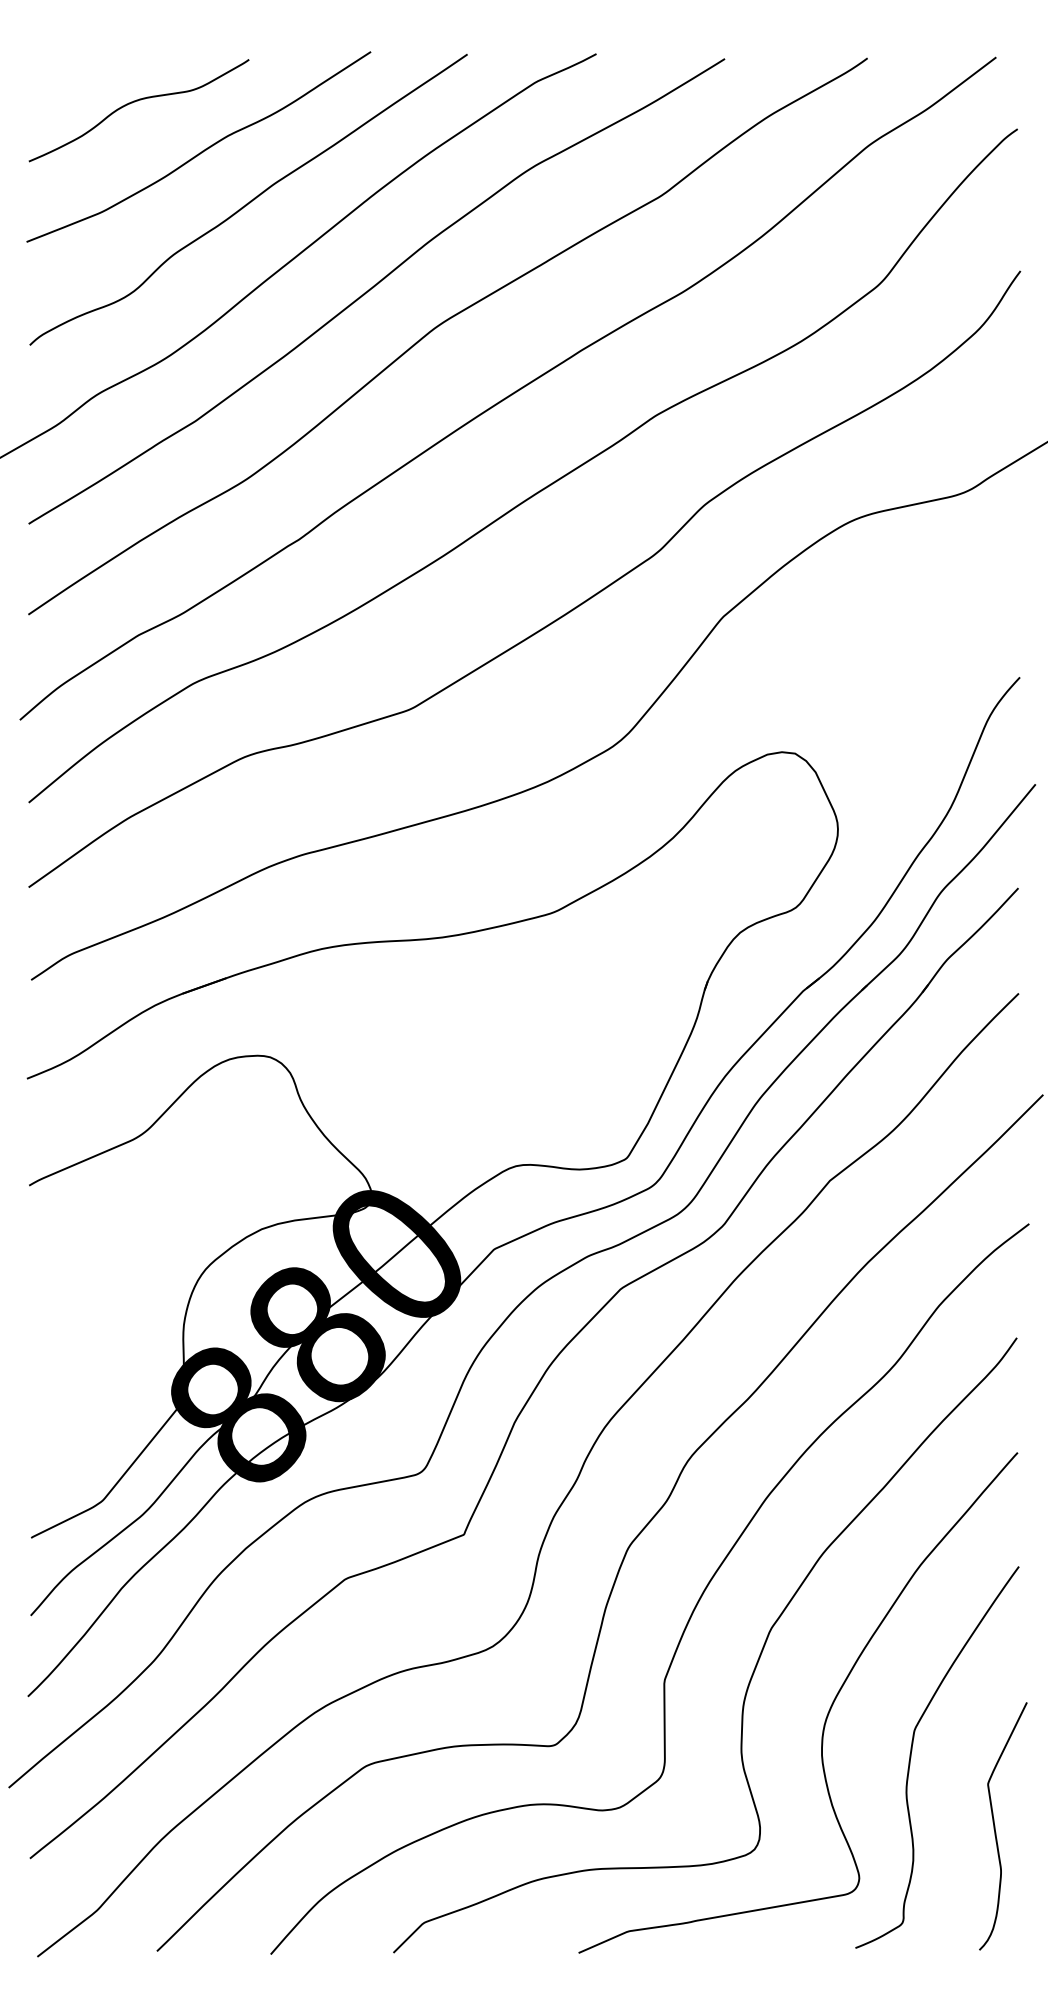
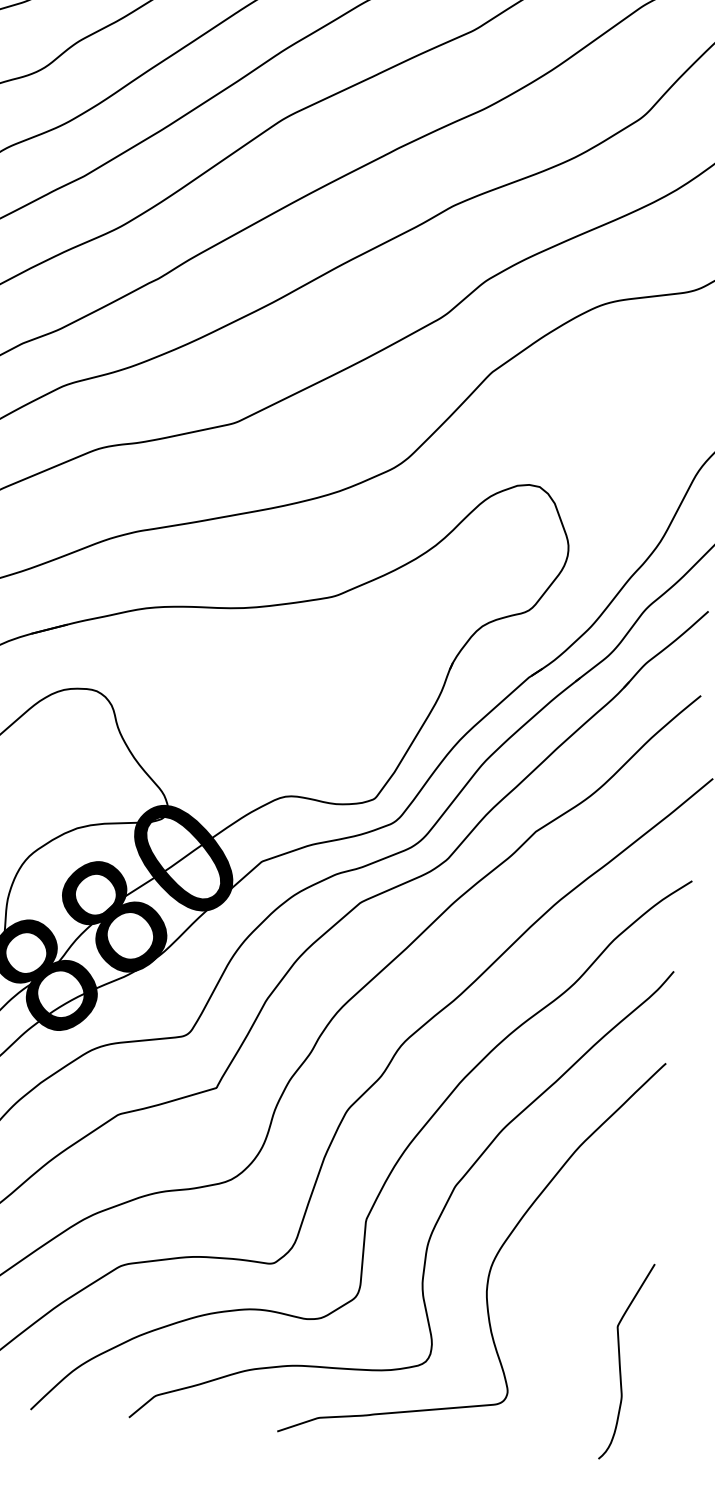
curve: (912, 1751) -> (559, 1294), removed

